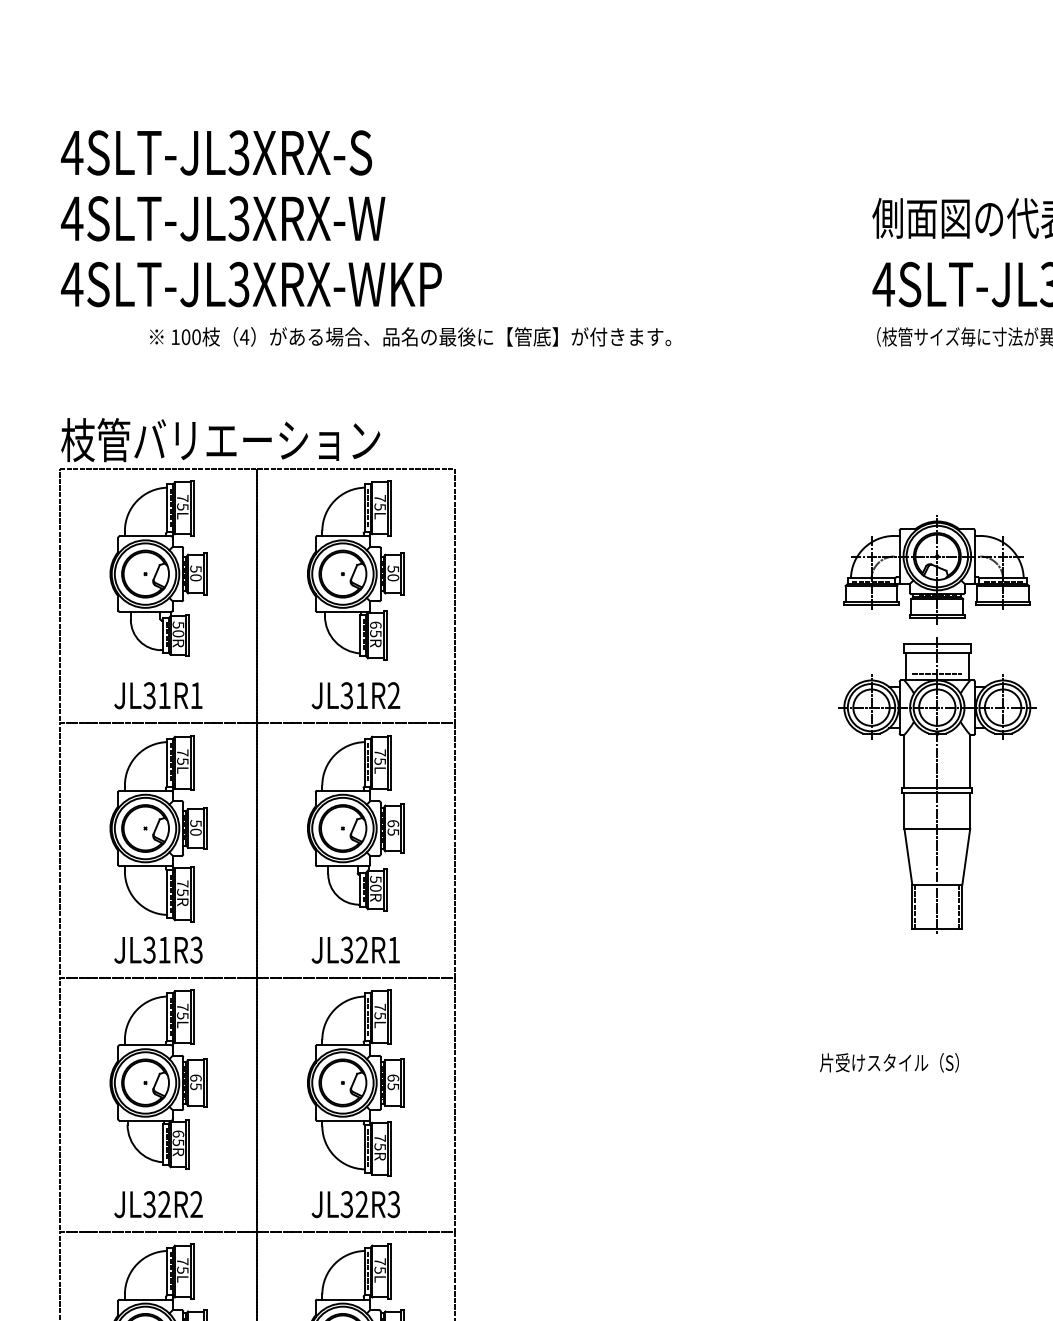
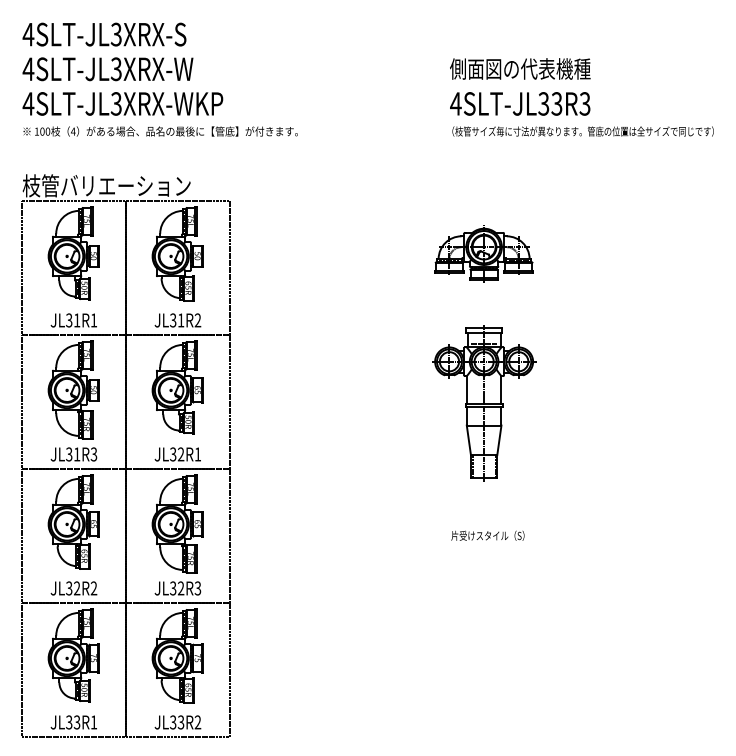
text: (410, 336) -> (160, 131), moved
part: (938, 786) -> (484, 403), moved
text: (888, 1062) -> (487, 535), moved

